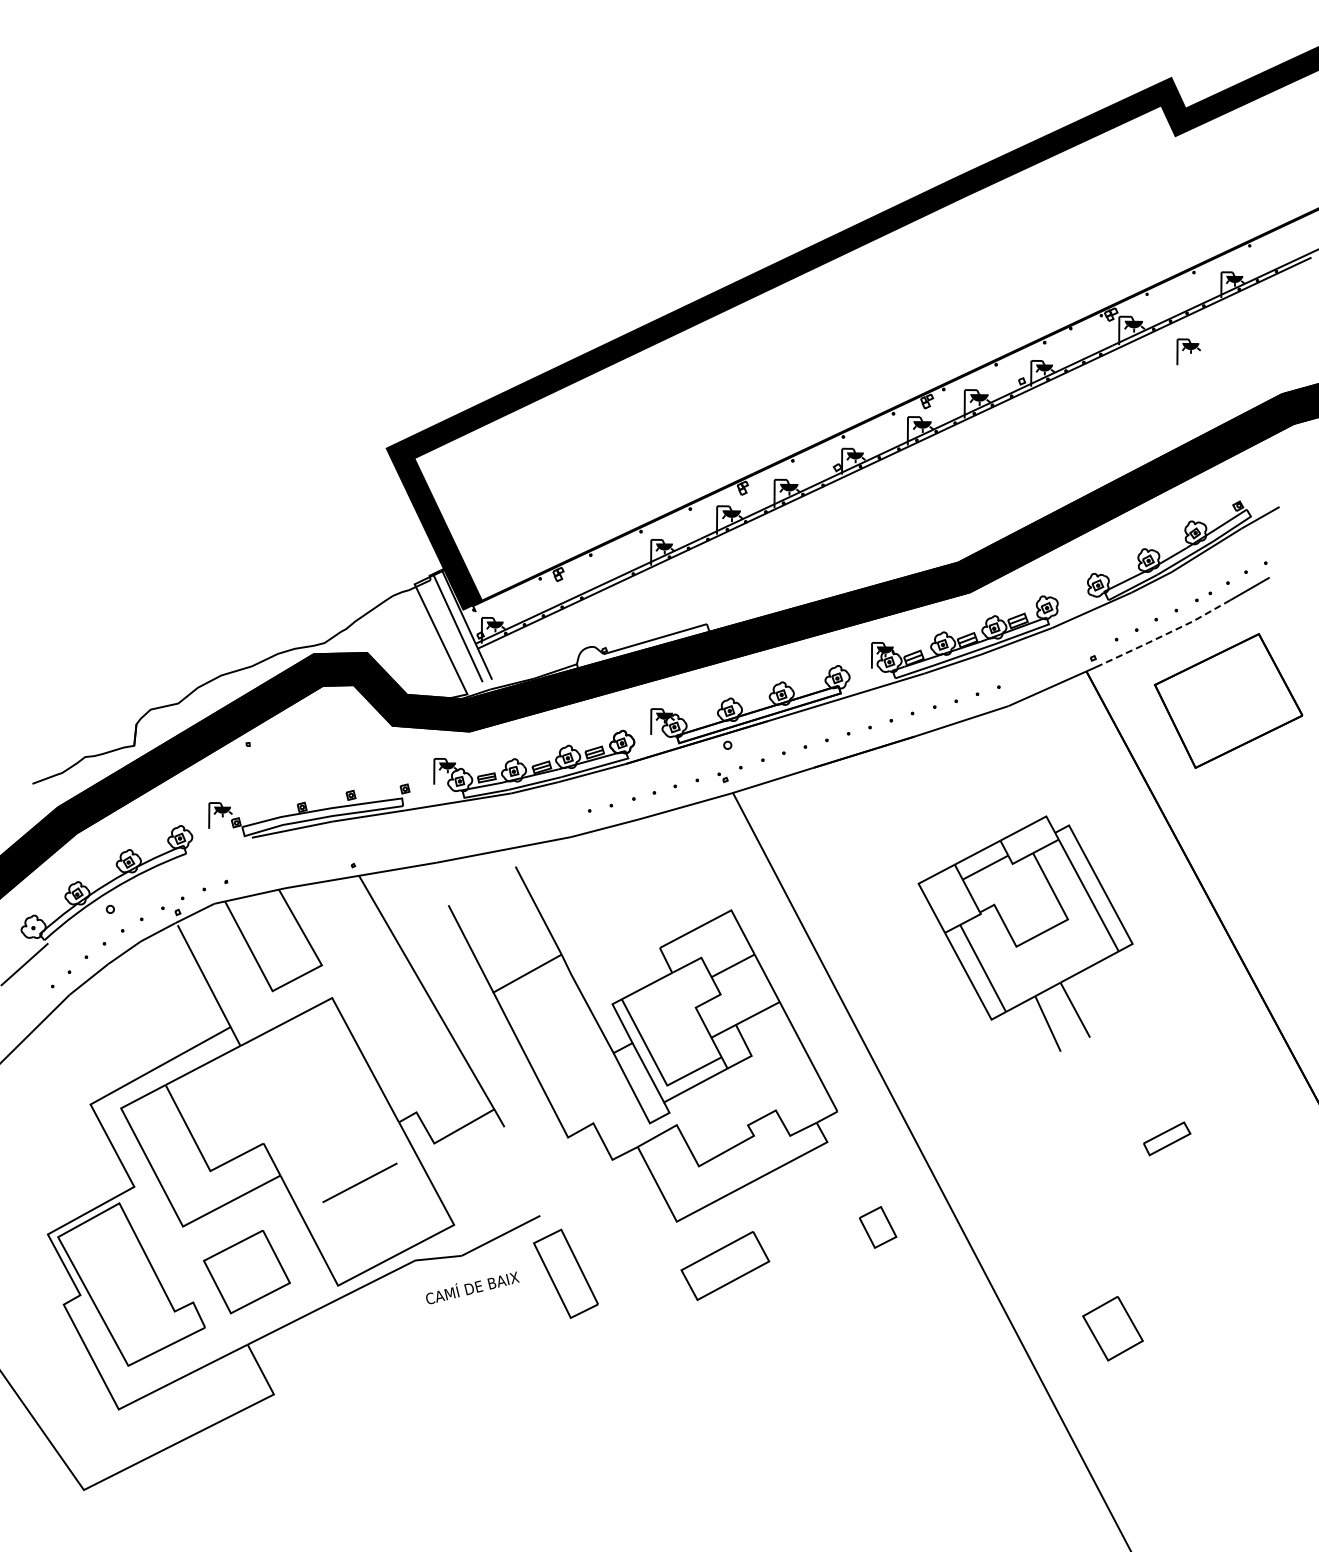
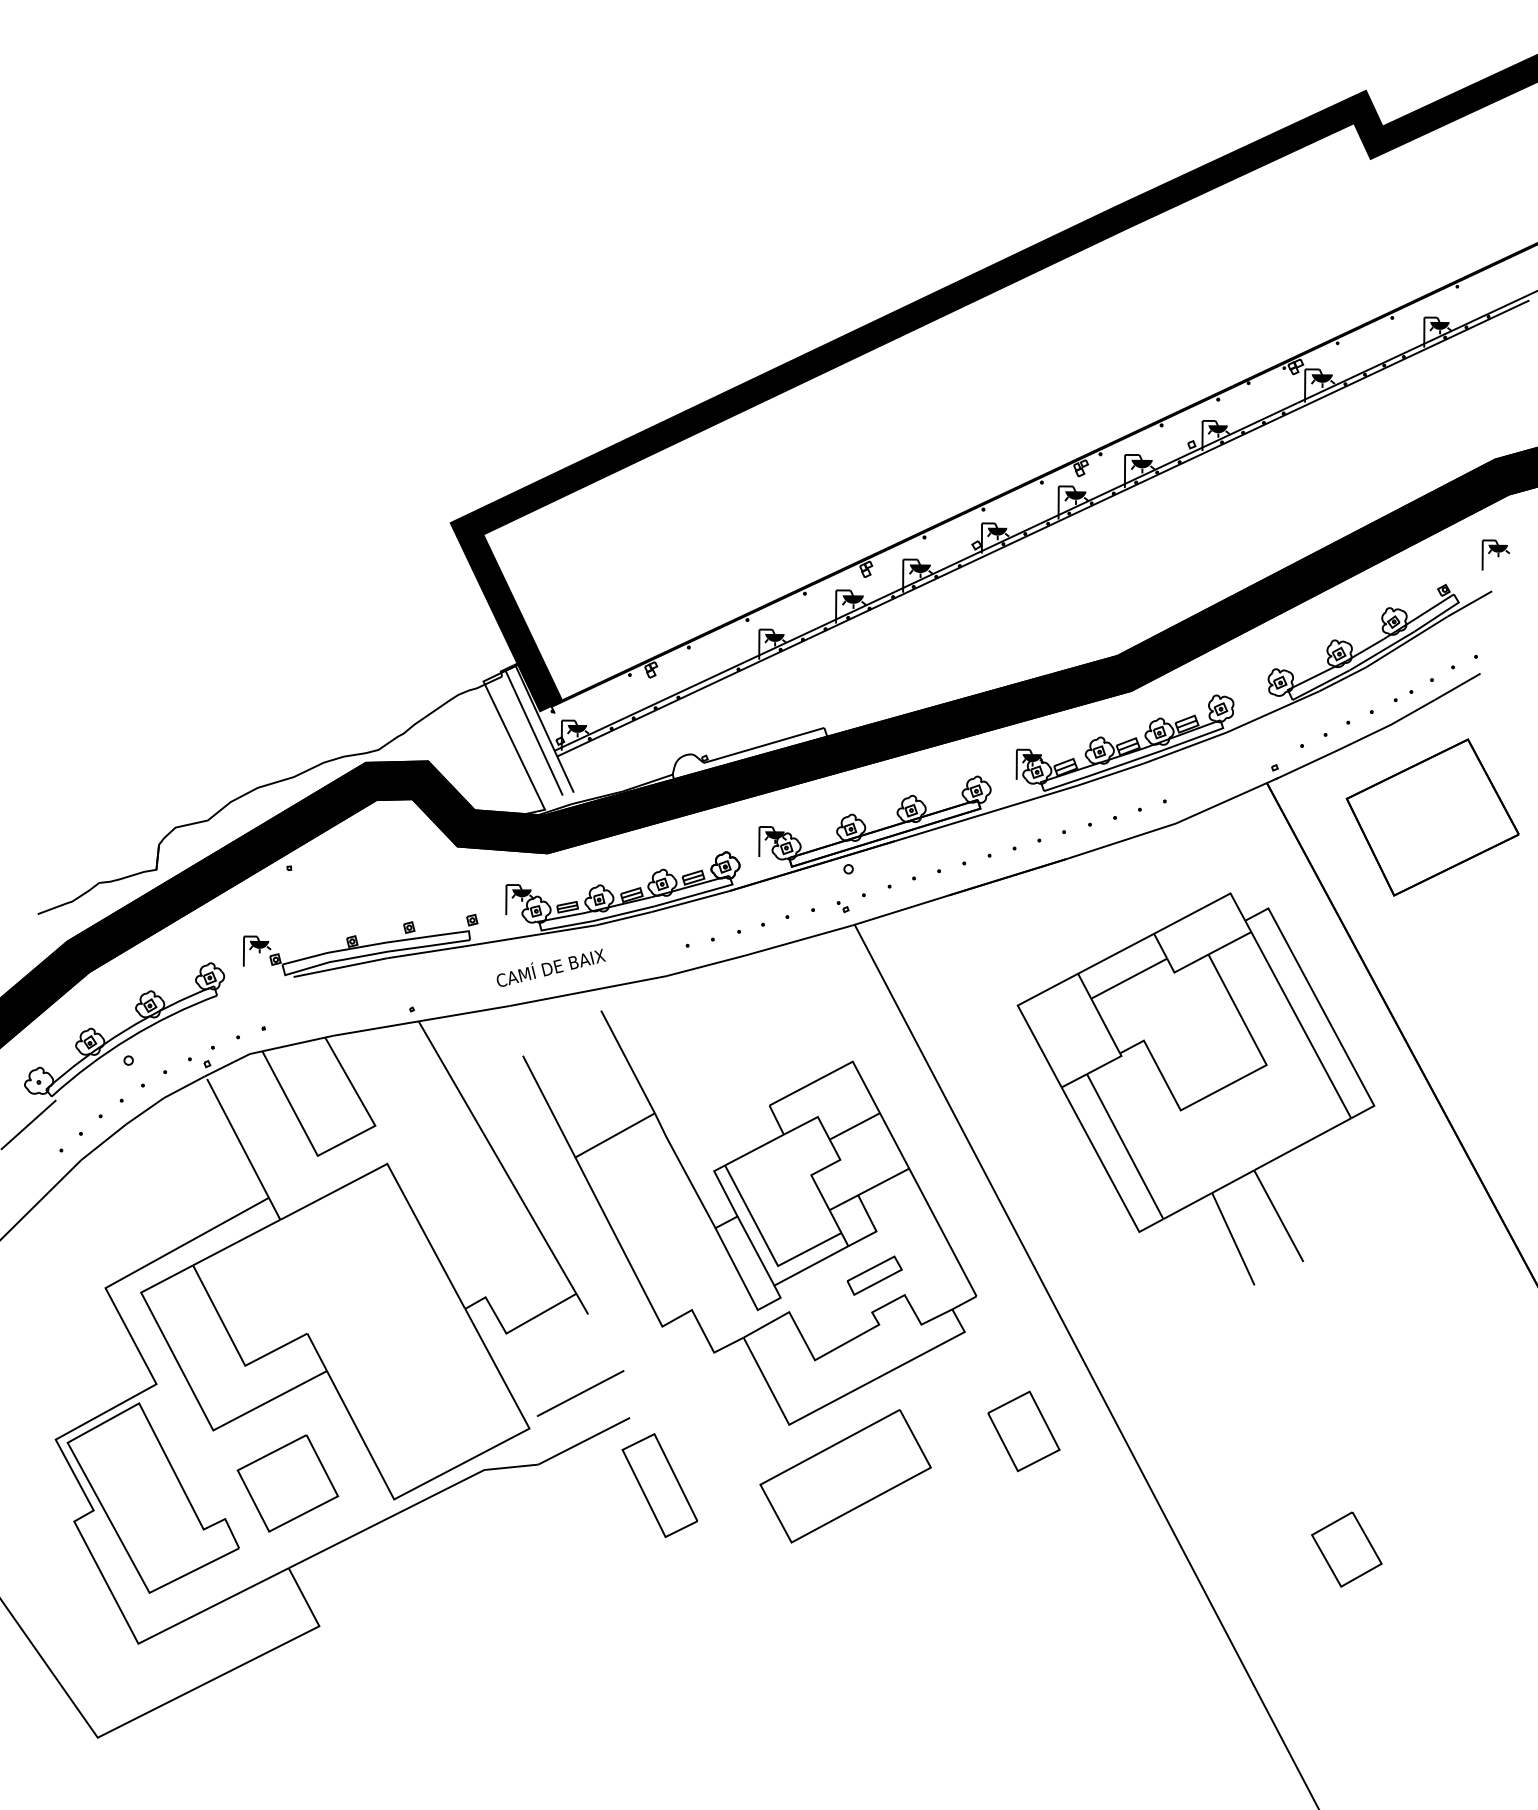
part: (1188, 351) -> (1495, 554), moved
line: (1162, 636) -> (1355, 742), dashed -> solid
part: (1025, 933) -> (1195, 1088), size x1.43
line: (1165, 1133) -> (872, 1269), moved
line: (359, 1182) -> (580, 1393), moved
part: (877, 1227) -> (1023, 1431), size x1.67
part: (725, 1265) -> (845, 1475), size x1.67
text: (472, 1287) -> (550, 967), moved
part: (1112, 1328) -> (1346, 1549), moved

